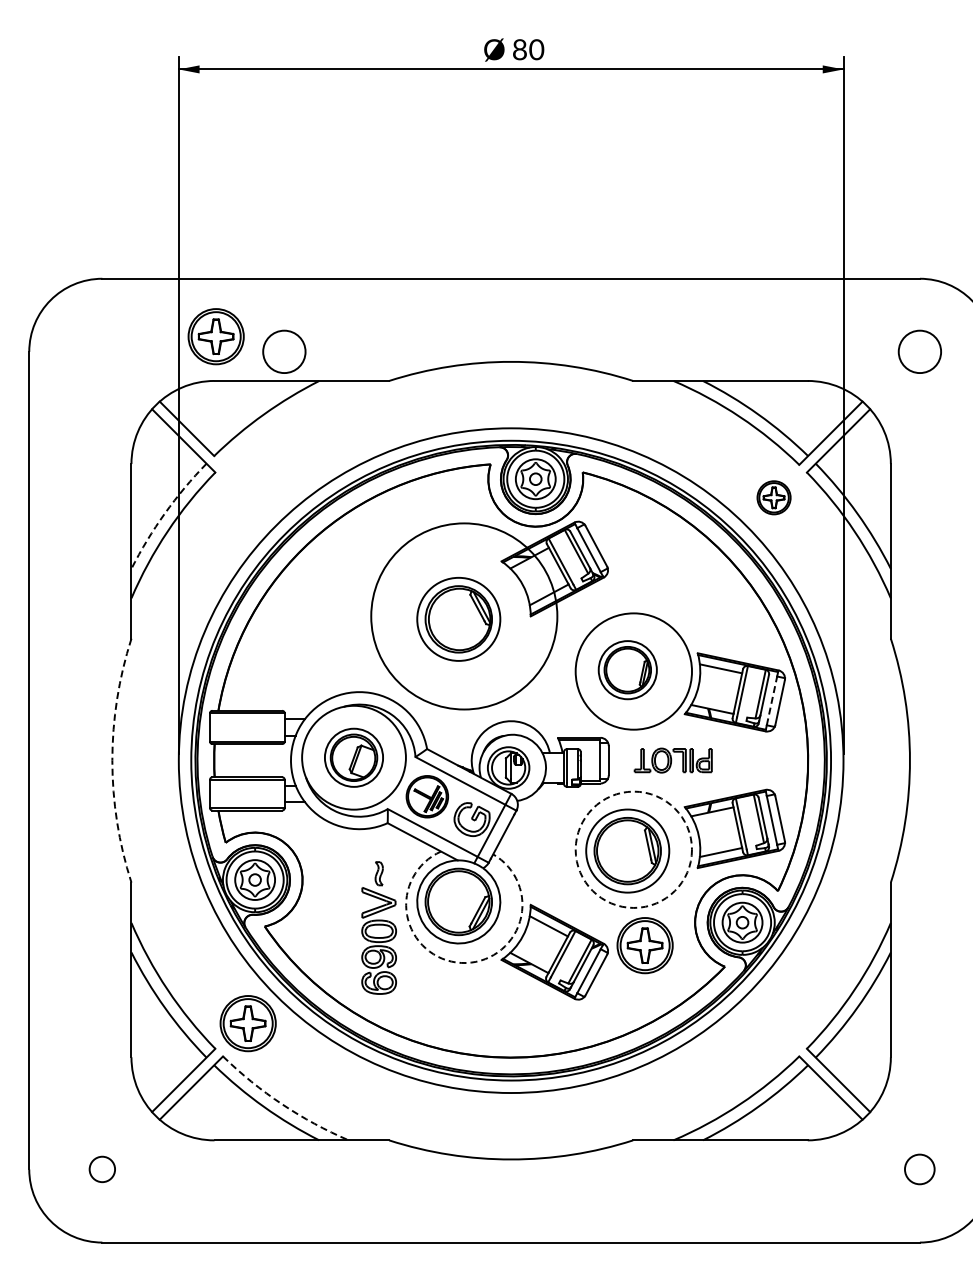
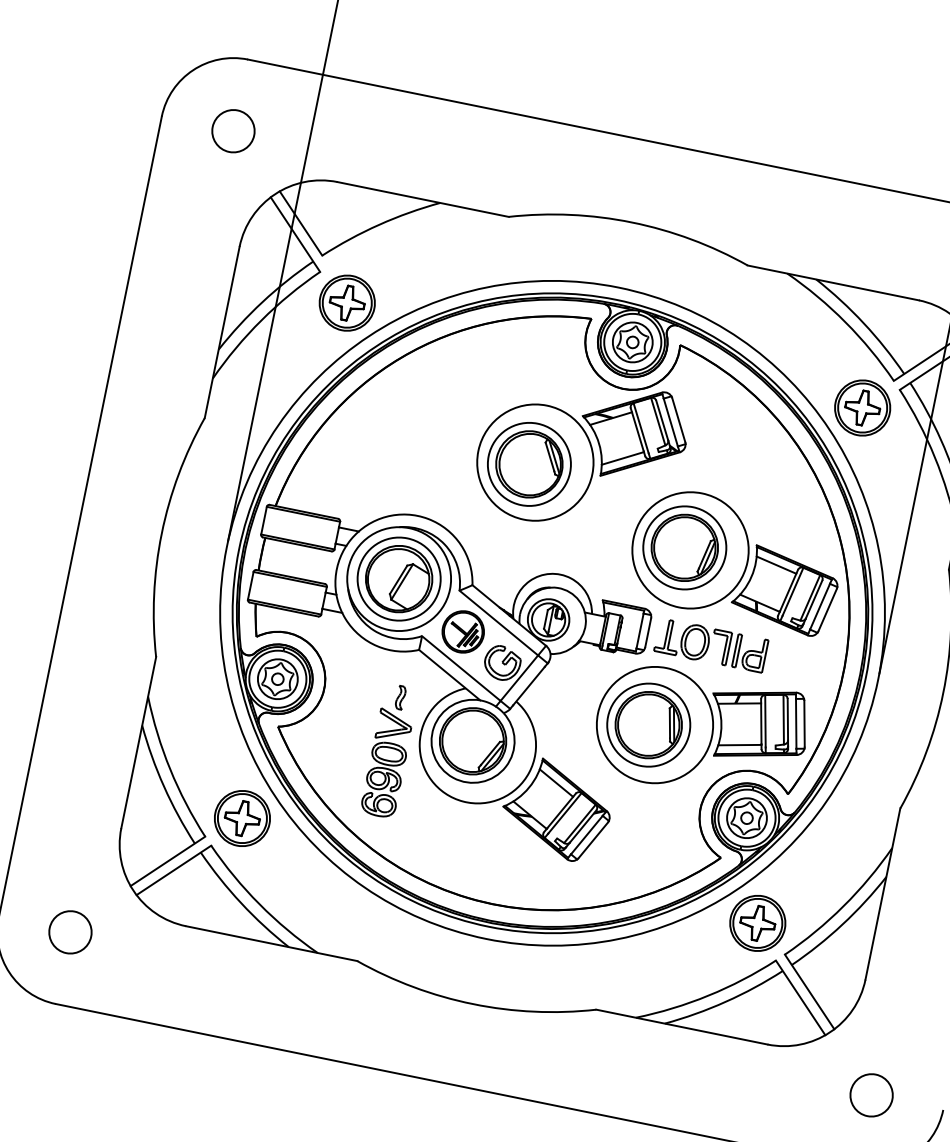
part: (215, 336) -> (346, 302), moved
circle: (284, 351) -> (233, 130), moved
part: (773, 497) -> (862, 407), size x1.67
arc: (165, 513) -> (263, 302), dashed -> solid
circle: (464, 616) -> (535, 462), size x0.62
part: (627, 669) -> (684, 547), size x1.43
line: (771, 700) -> (819, 606), dashed -> solid
part: (353, 757) -> (398, 578), size x1.43
arc: (112, 760) -> (161, 533), dashed -> solid
part: (673, 760) -> (711, 645), size x1.43
circle: (633, 849) -> (654, 724), dashed -> solid
part: (644, 945) -> (757, 923), moved
arc: (461, 962) -> (463, 801), dashed -> solid
arc: (282, 1104) -> (259, 904), dashed -> solid
circle: (102, 1169) -> (70, 932), size x1.67
circle: (919, 1169) -> (871, 1095), size x1.43

